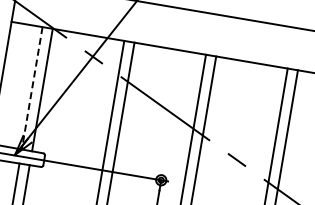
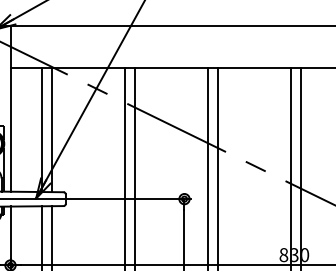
line: (31, 88) -> (41, 130), dashed -> solid

